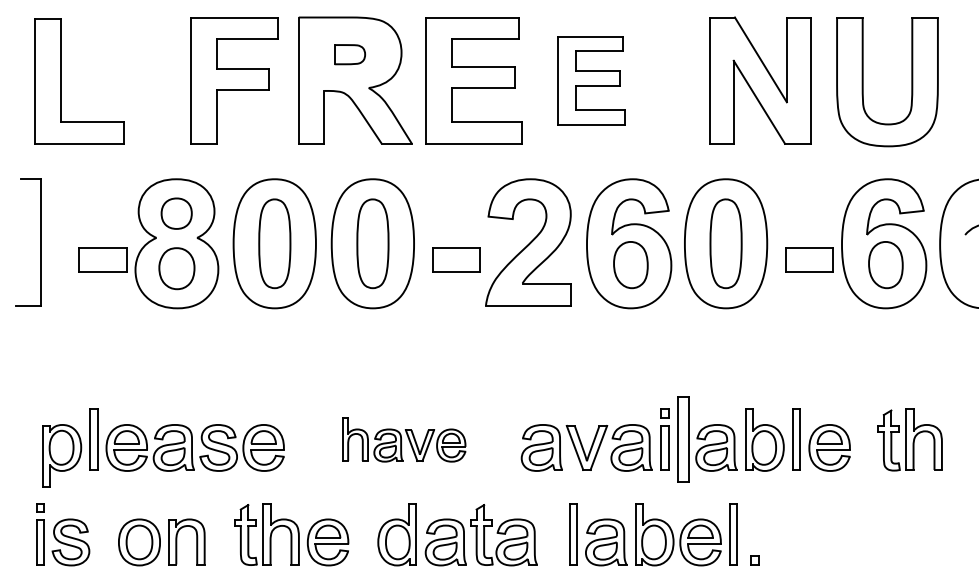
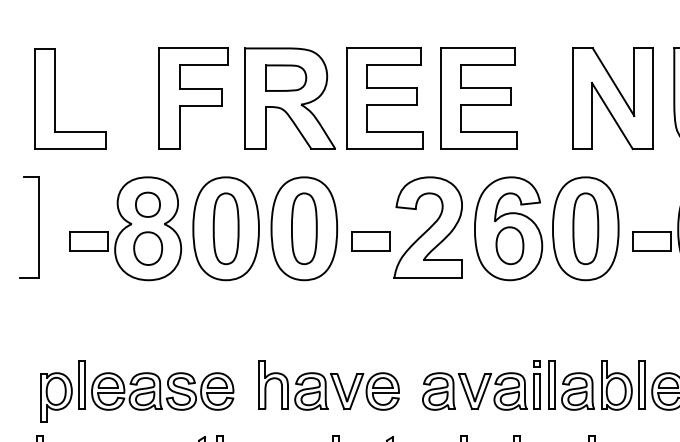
part: (349, 54) -> (285, 77), size x1.67
part: (591, 80) -> (478, 98), size x1.43
part: (404, 439) -> (329, 384), size x1.43
part: (683, 439) -> (551, 384), size x0.71

